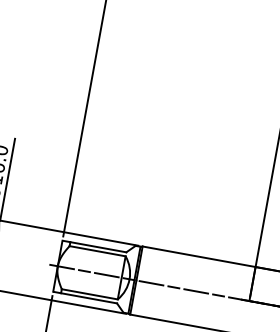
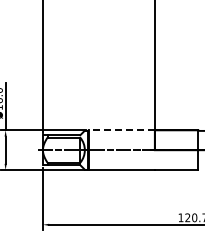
line: (198, 256) -> (121, 130), solid -> dashed

